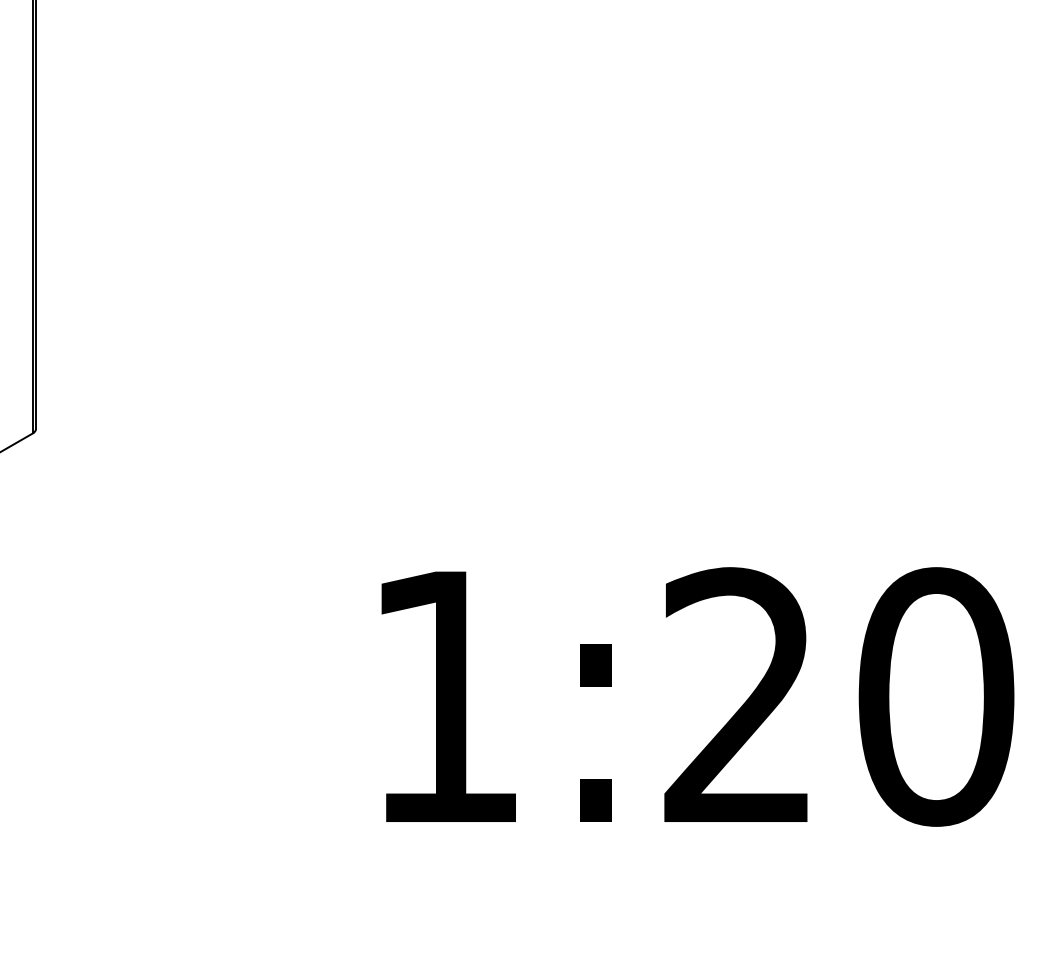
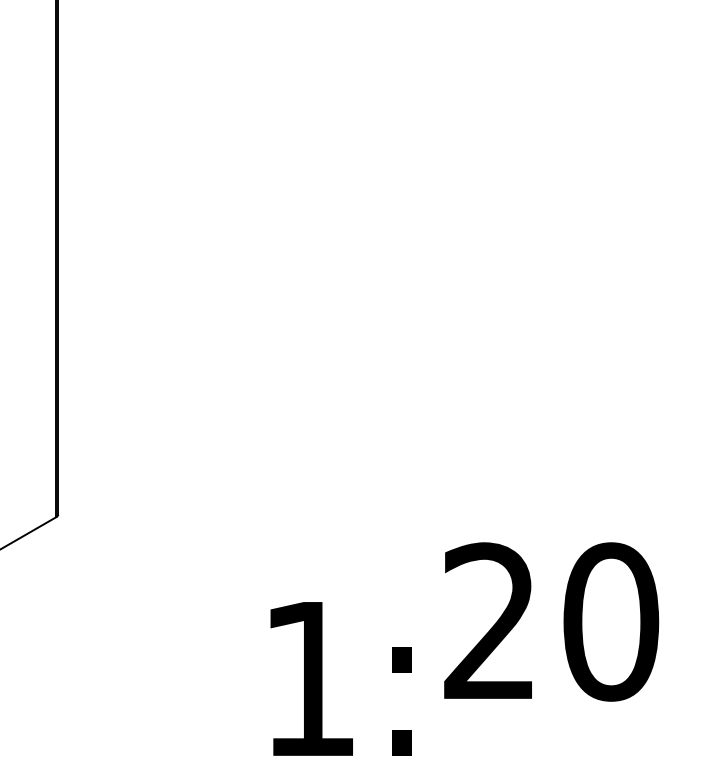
text: (839, 696) -> (551, 621), moved

